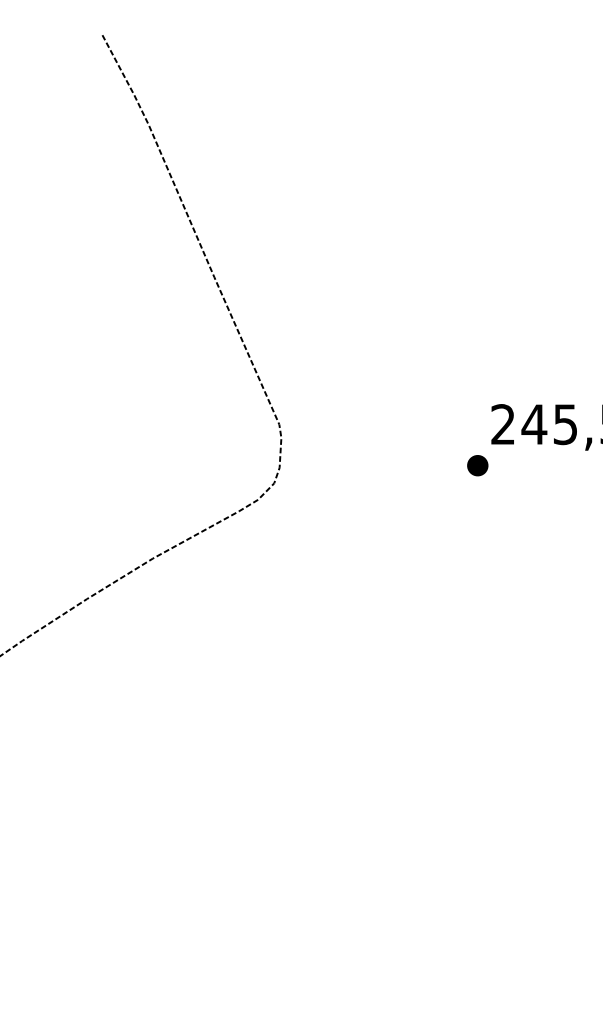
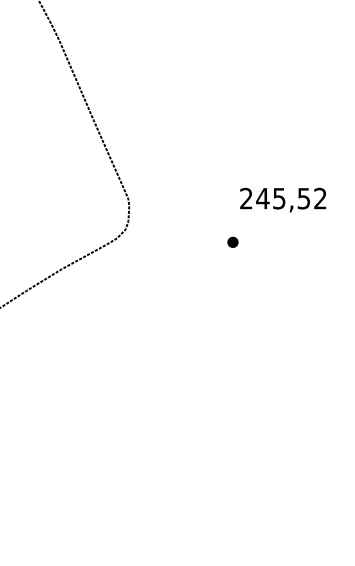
part: (476, 464) -> (232, 241), moved

